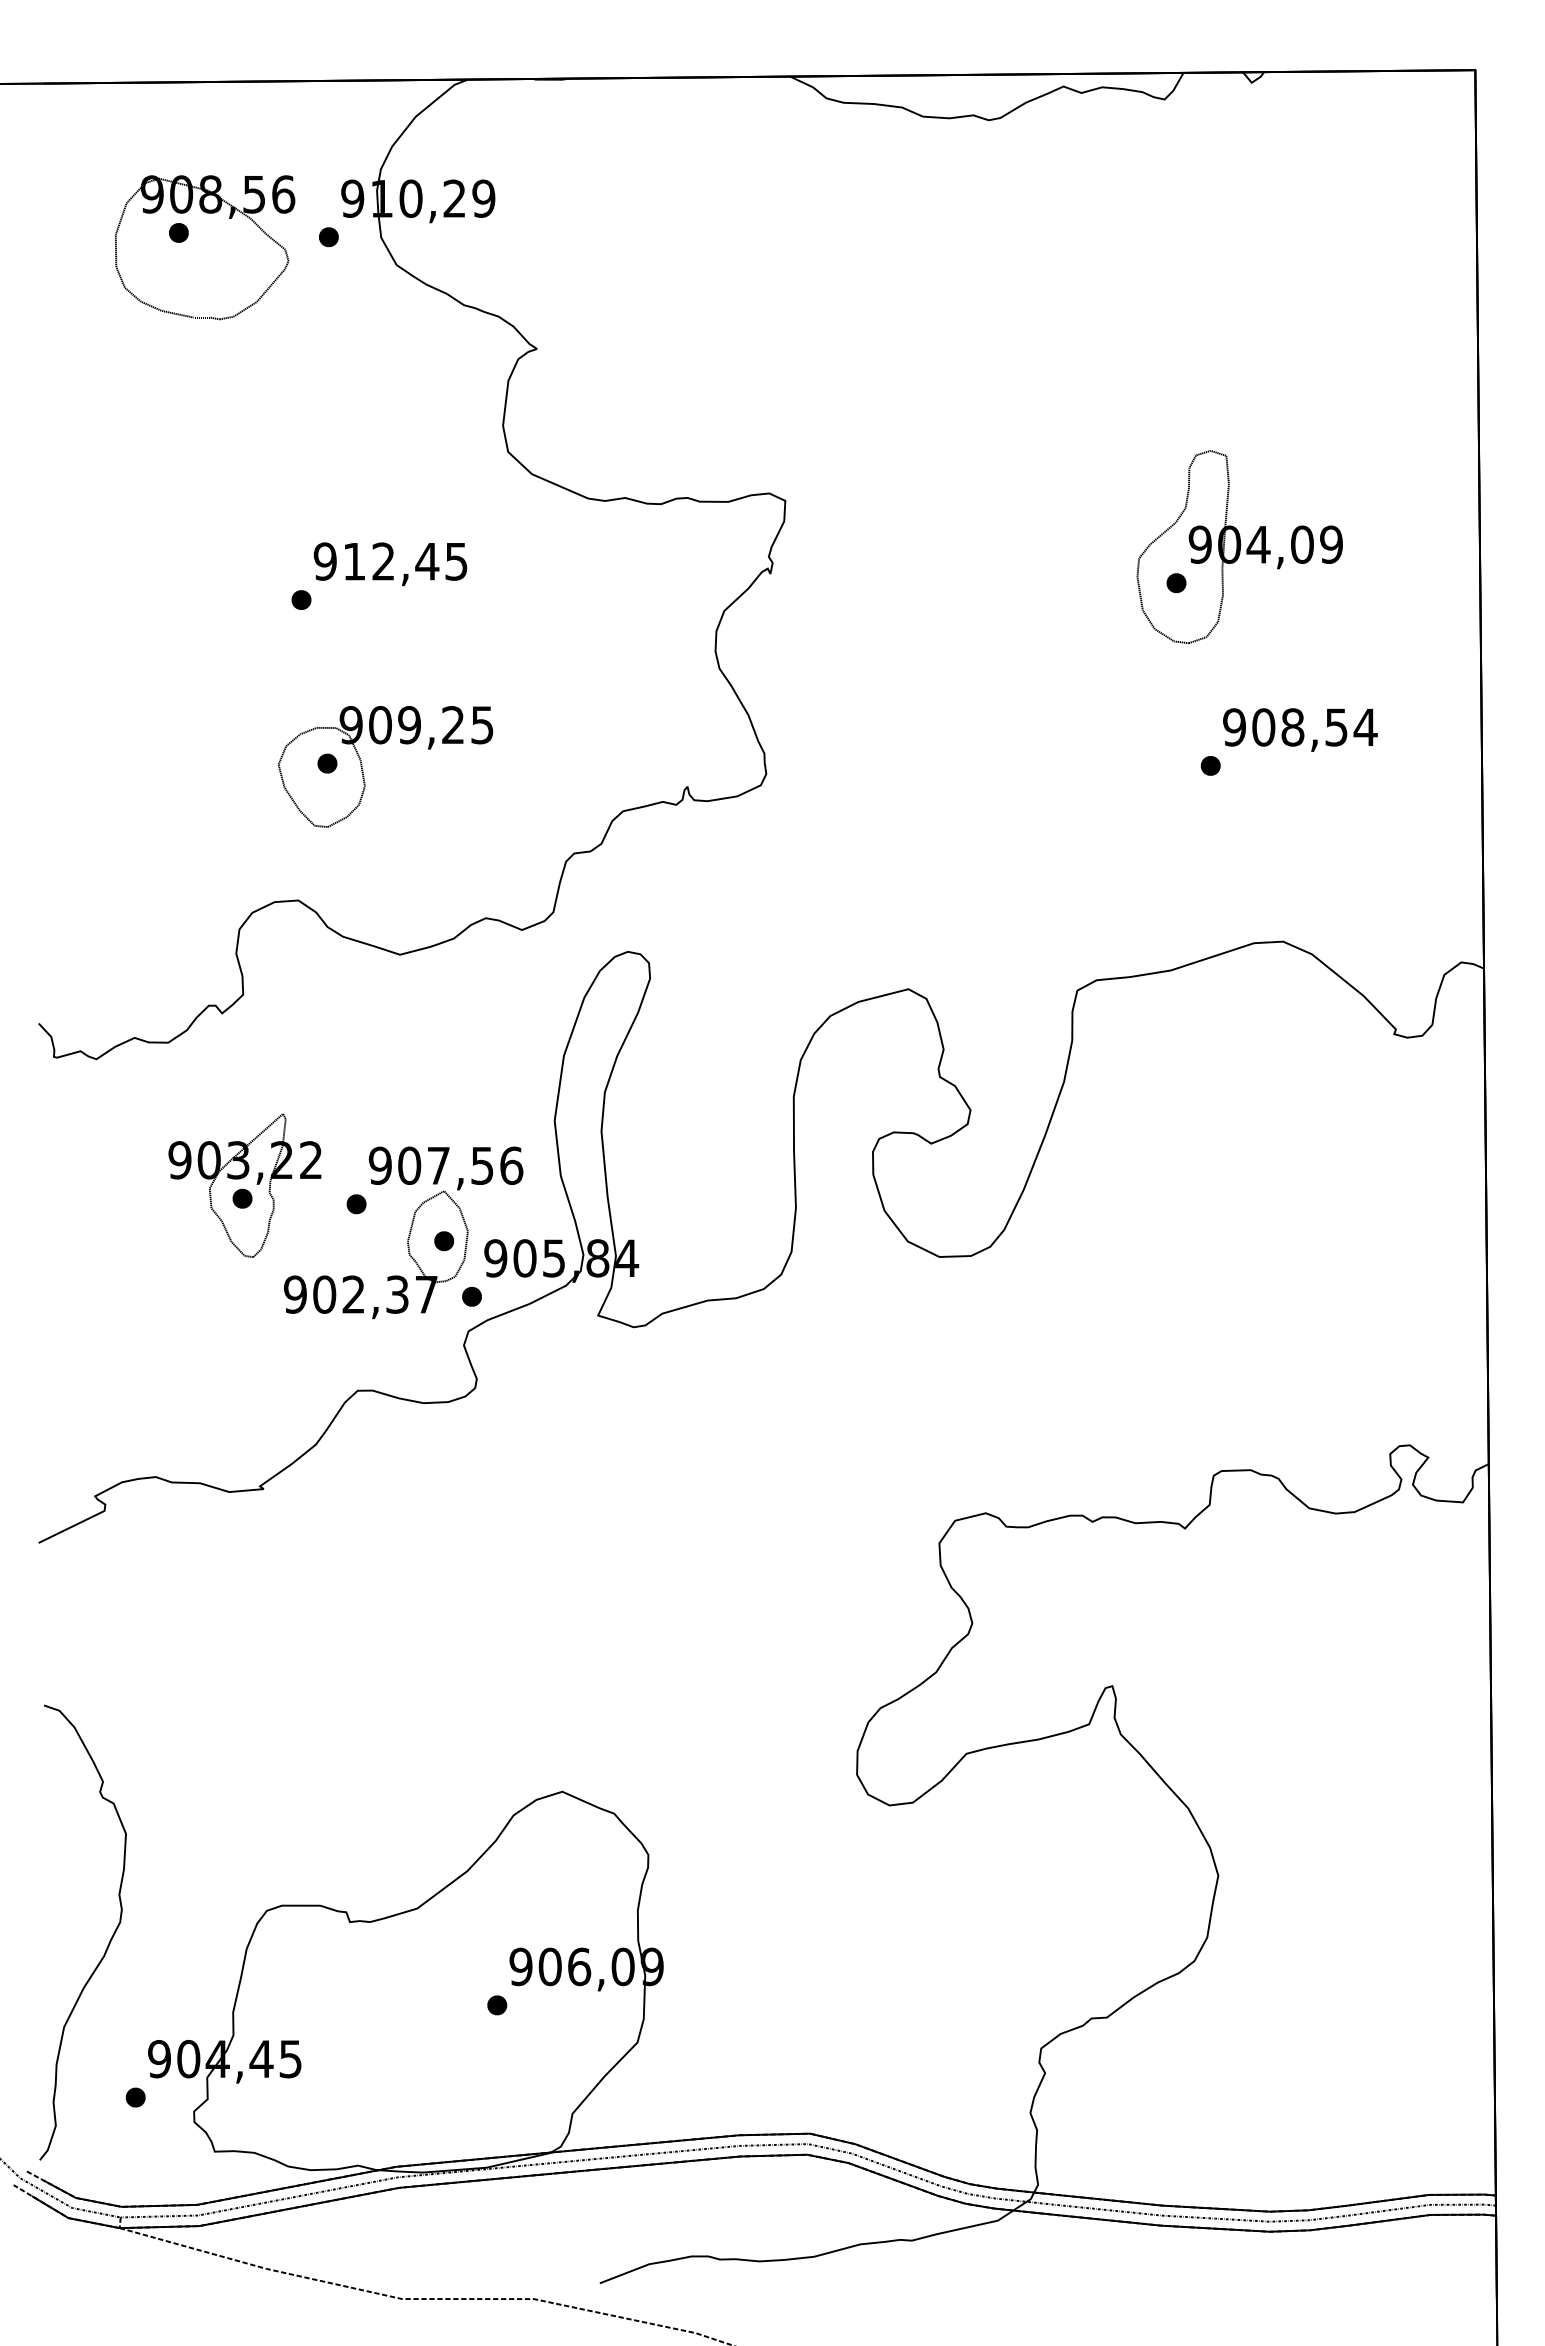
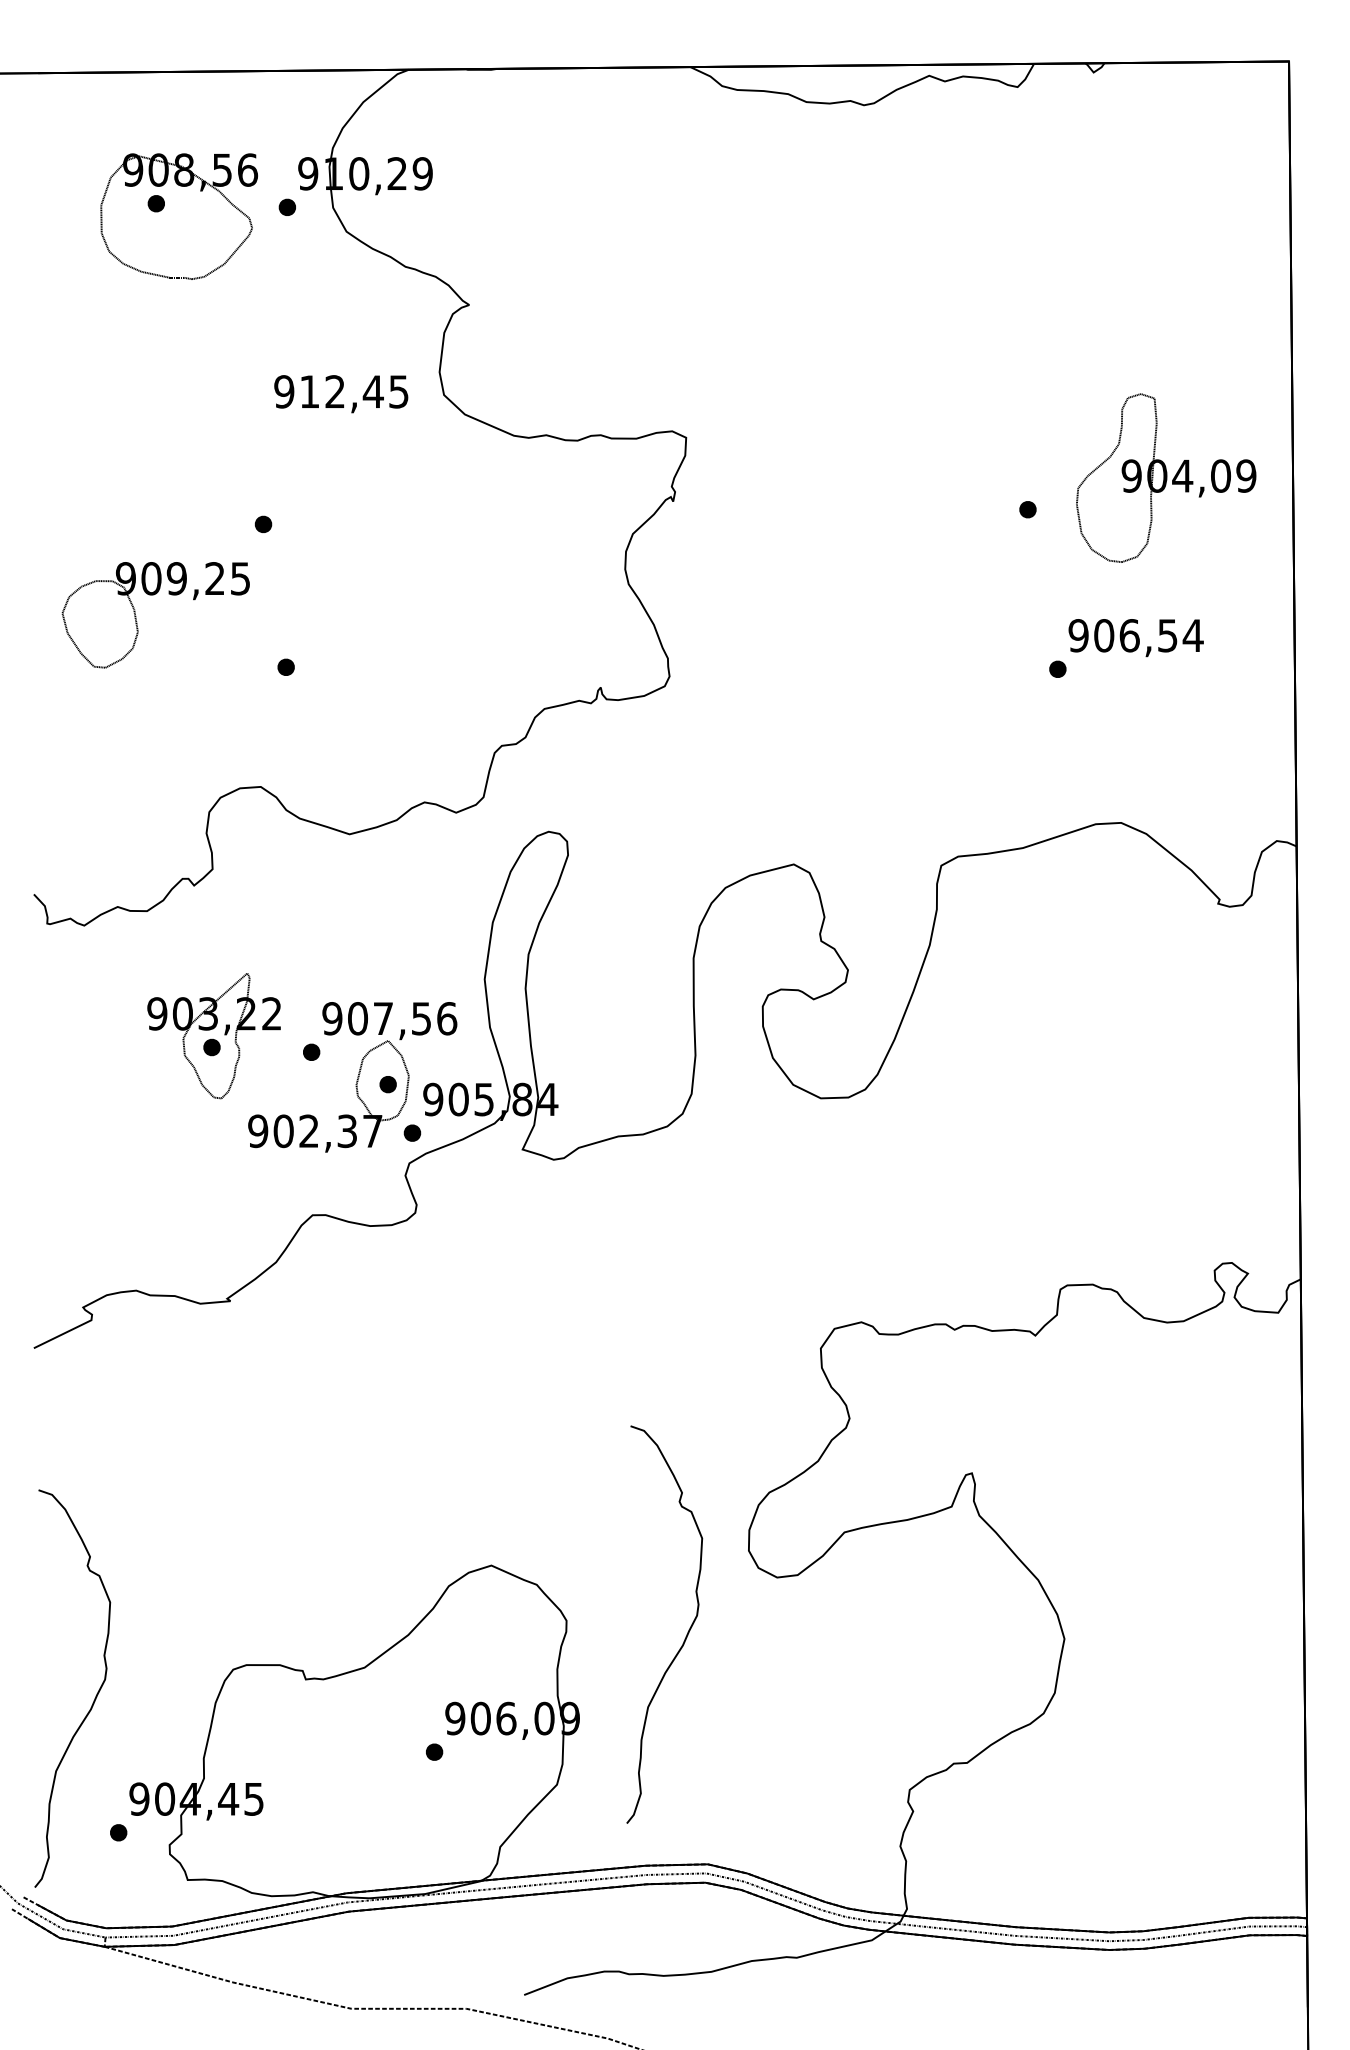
part: (1240, 546) -> (1166, 477), moved
text: (390, 564) -> (341, 394), moved
text: (1292, 727) -> (1129, 635), 908,54 -> 906,54
part: (364, 774) -> (137, 621), moved
curve: (785, 1870) -> (686, 1634), added

